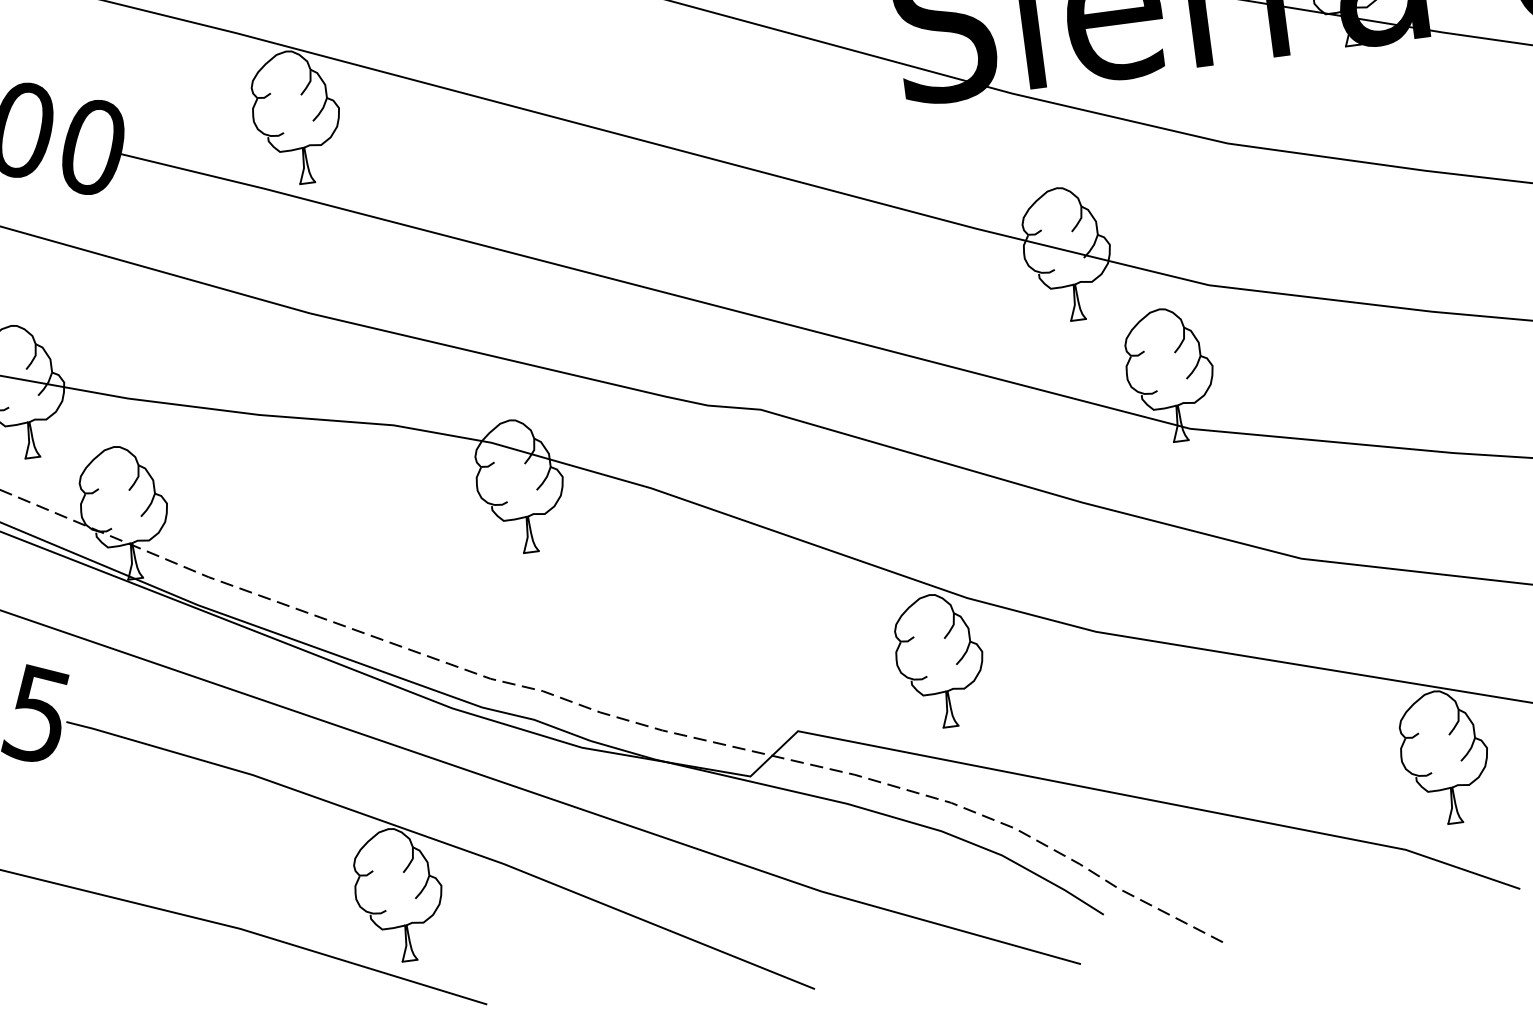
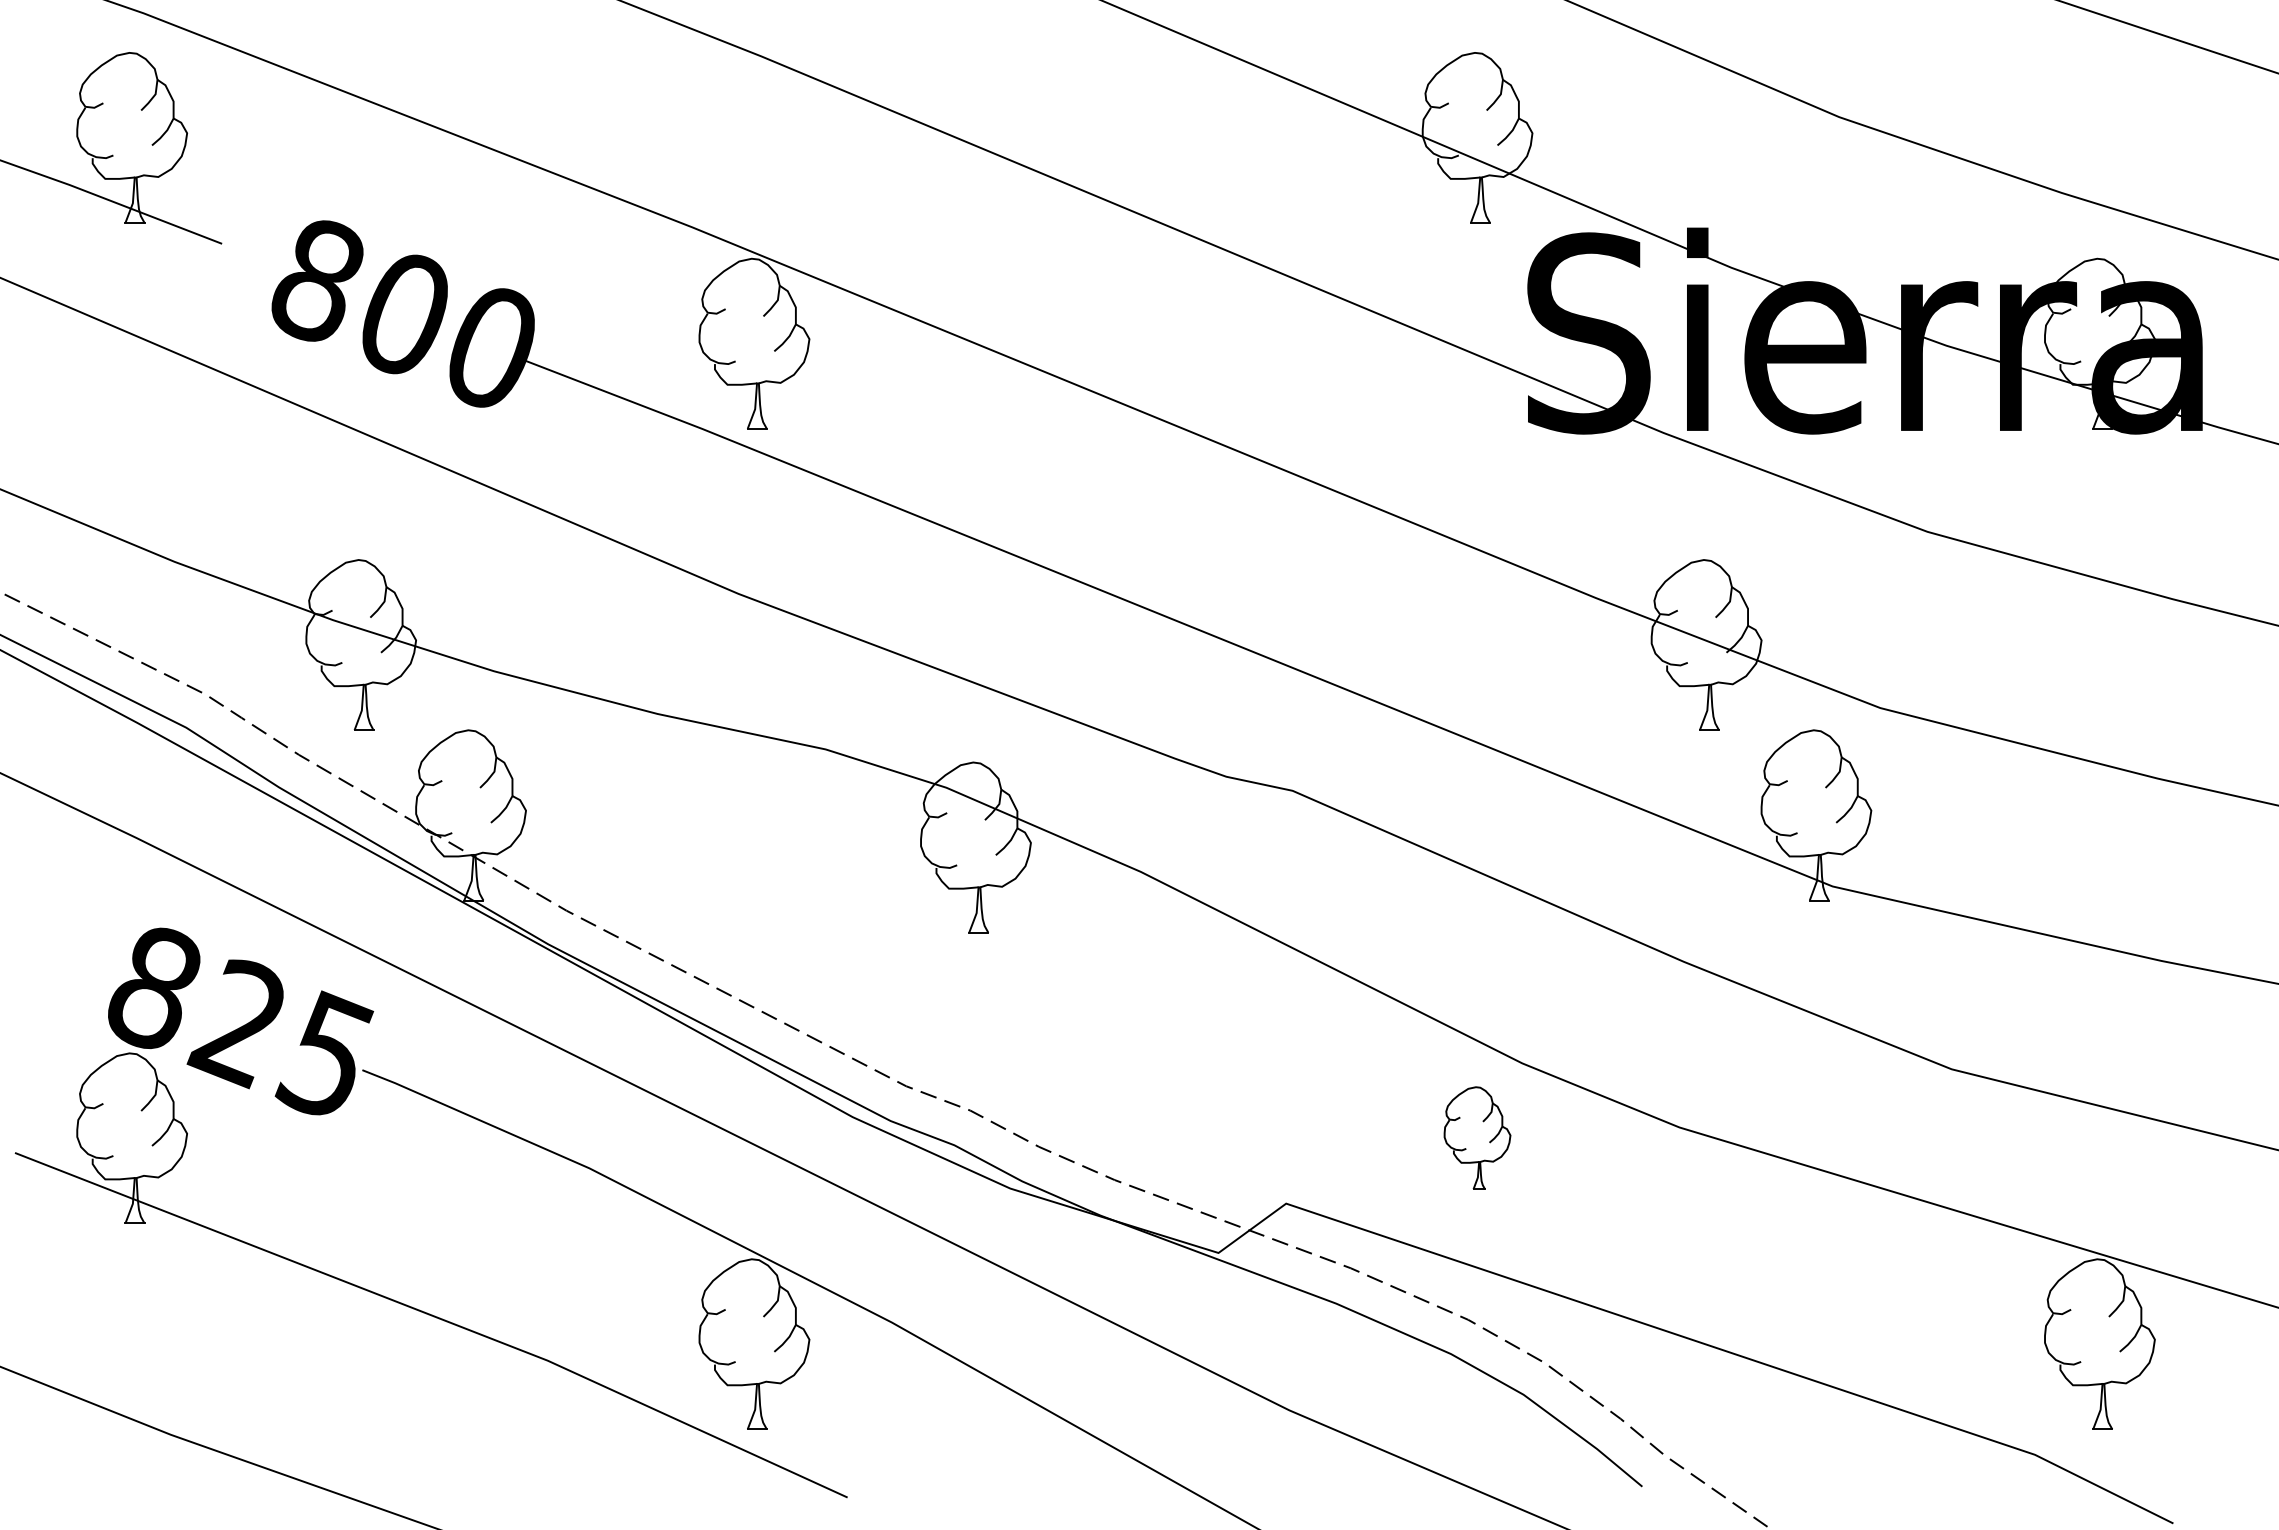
part: (939, 660) -> (1477, 1137), size x0.6

